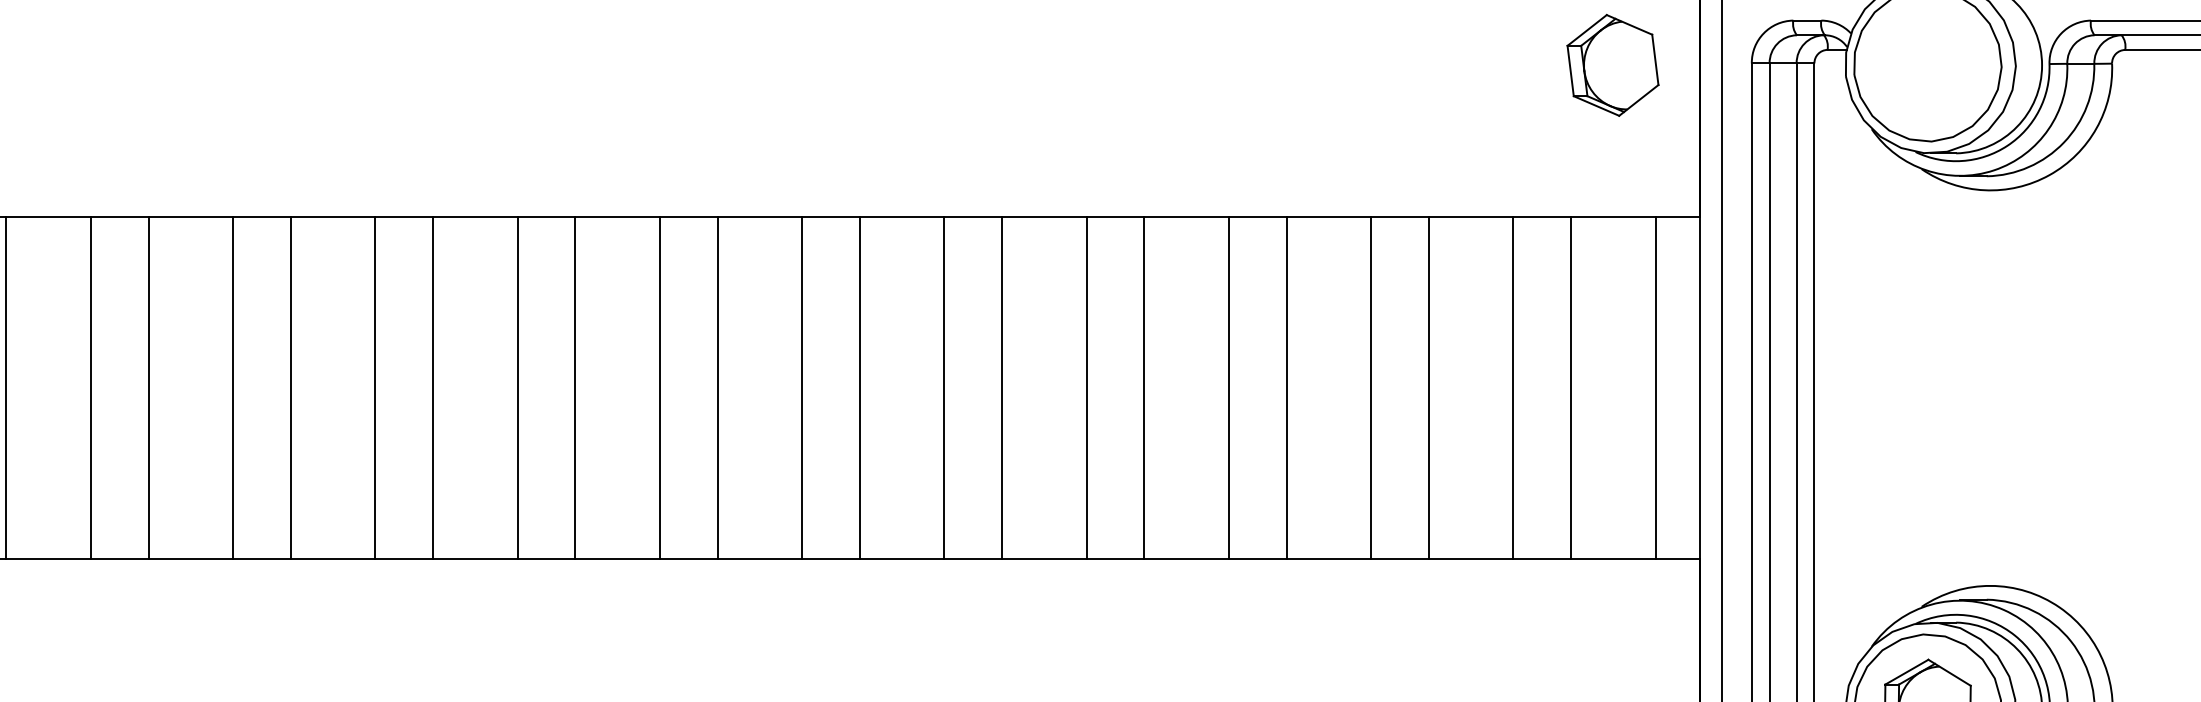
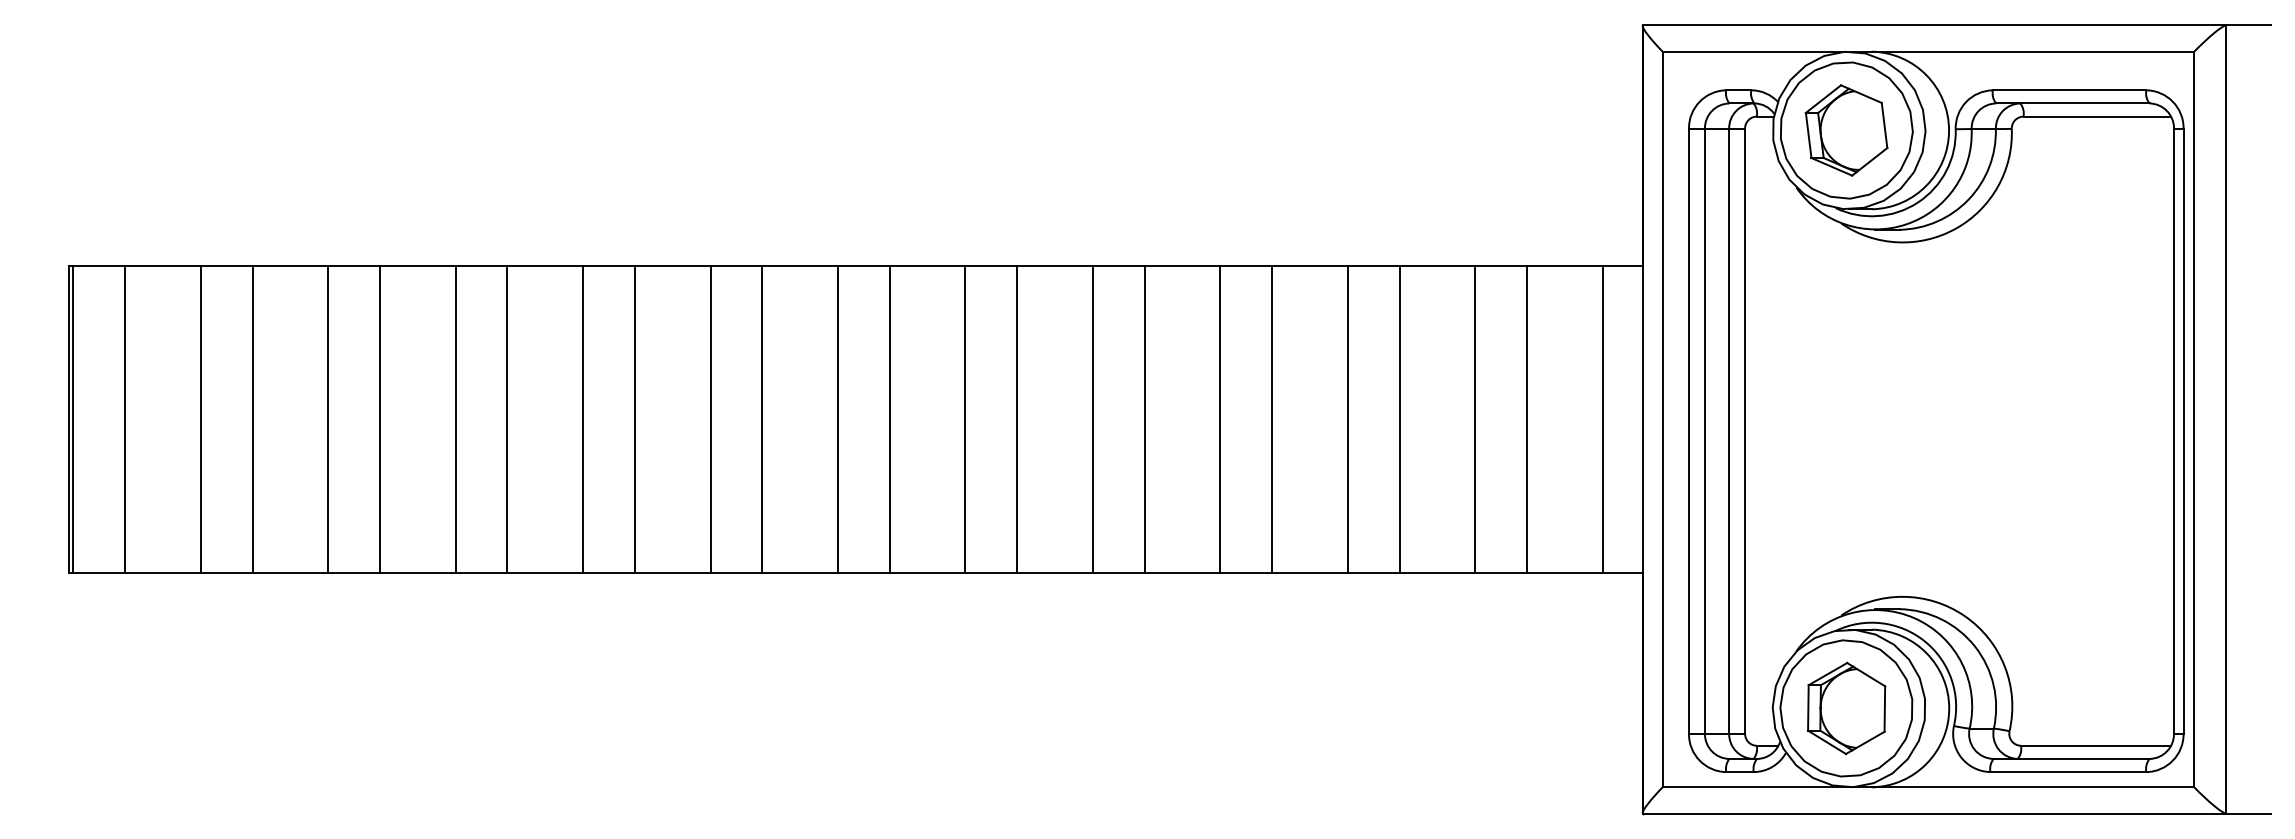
part: (1612, 65) -> (1846, 130), moved

